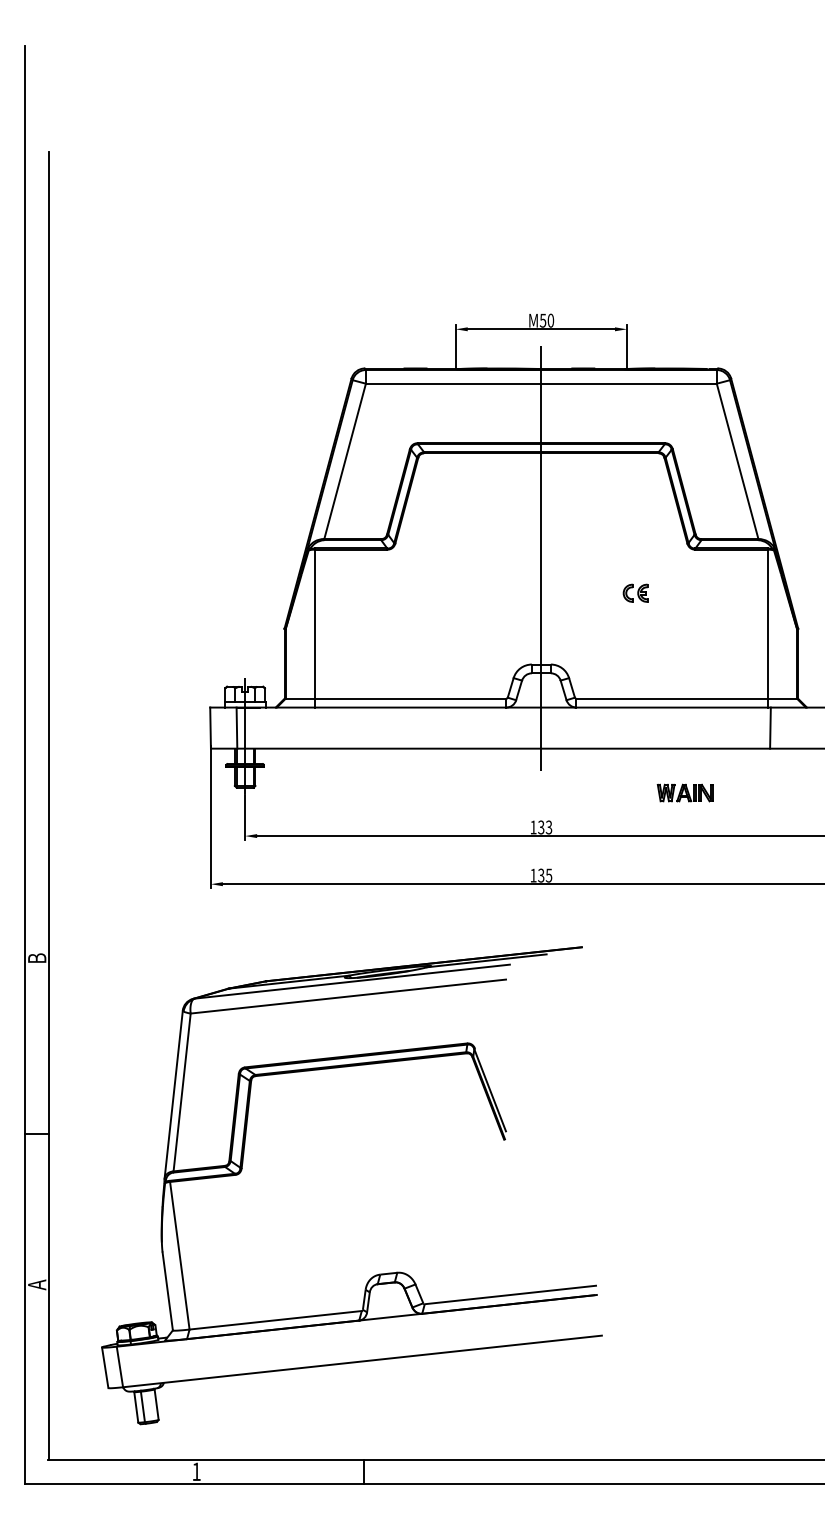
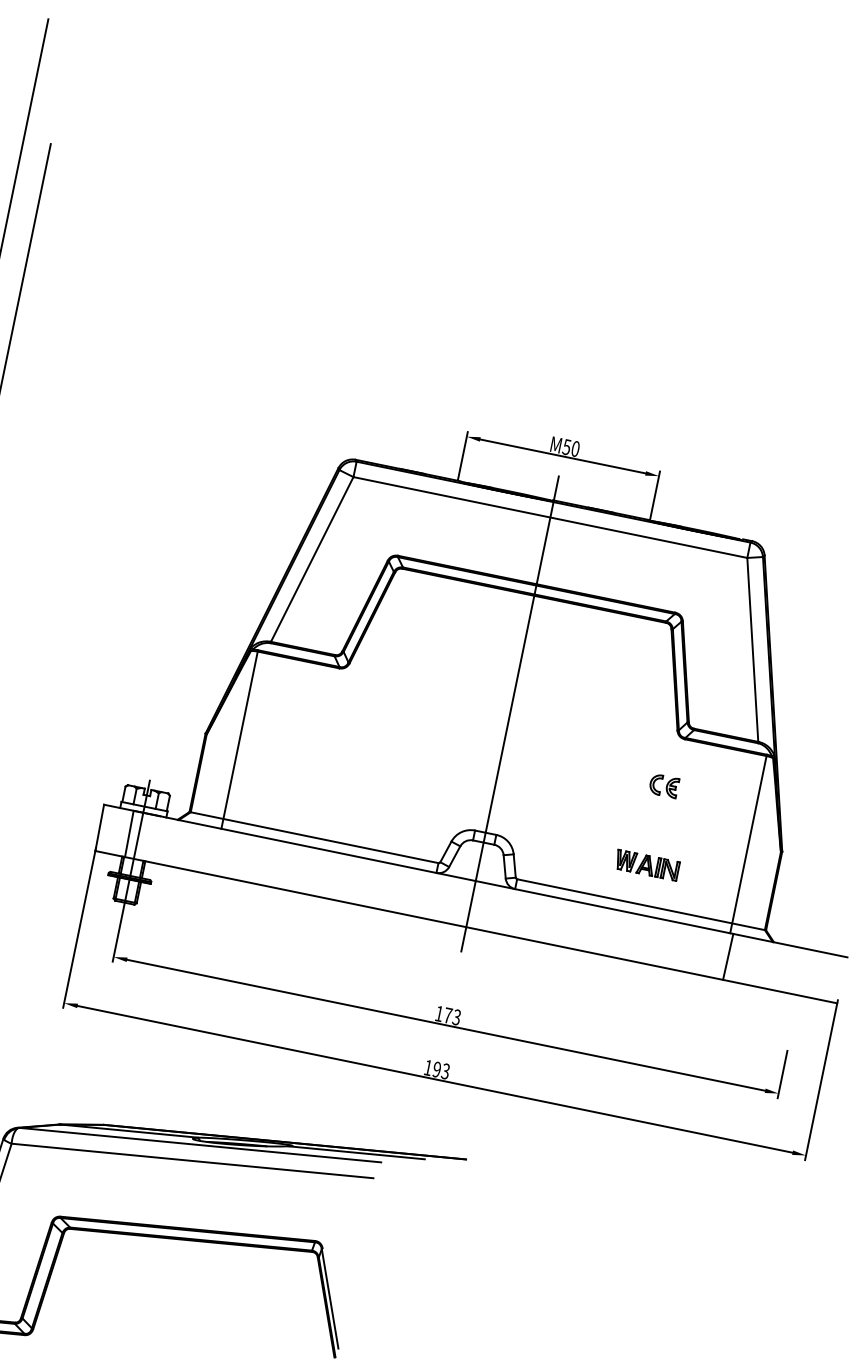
part: (635, 592) -> (664, 785), moved
part: (684, 792) -> (646, 864), moved
text: (541, 827) -> (448, 1015), 133 -> 173
text: (545, 875) -> (441, 1070), 135 -> 193

